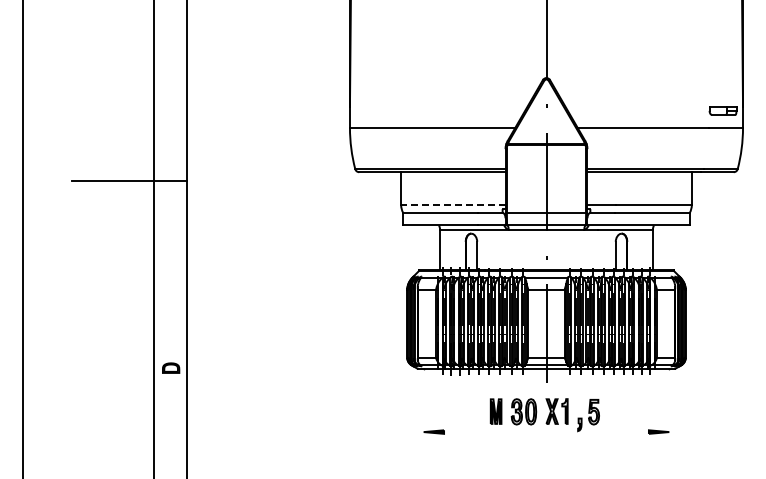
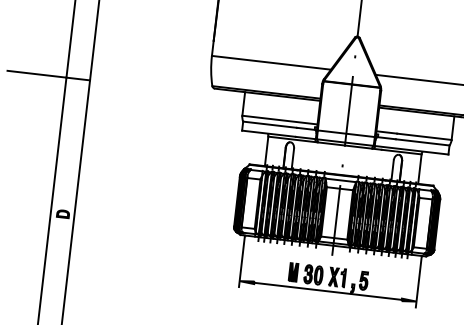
line: (452, 204) -> (279, 119), dashed -> solid
line: (423, 404) -> (241, 261), added
line: (669, 404) -> (418, 281), added
line: (546, 432) -> (328, 291), added

